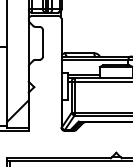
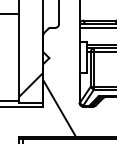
hatch: (43, 132) -> (59, 108), added

